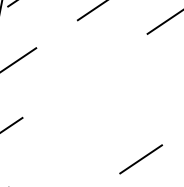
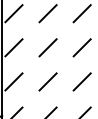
line: (84, 75) -> (47, 47), added
line: (153, 88) -> (81, 47), added
line: (70, 144) -> (47, 81), added

